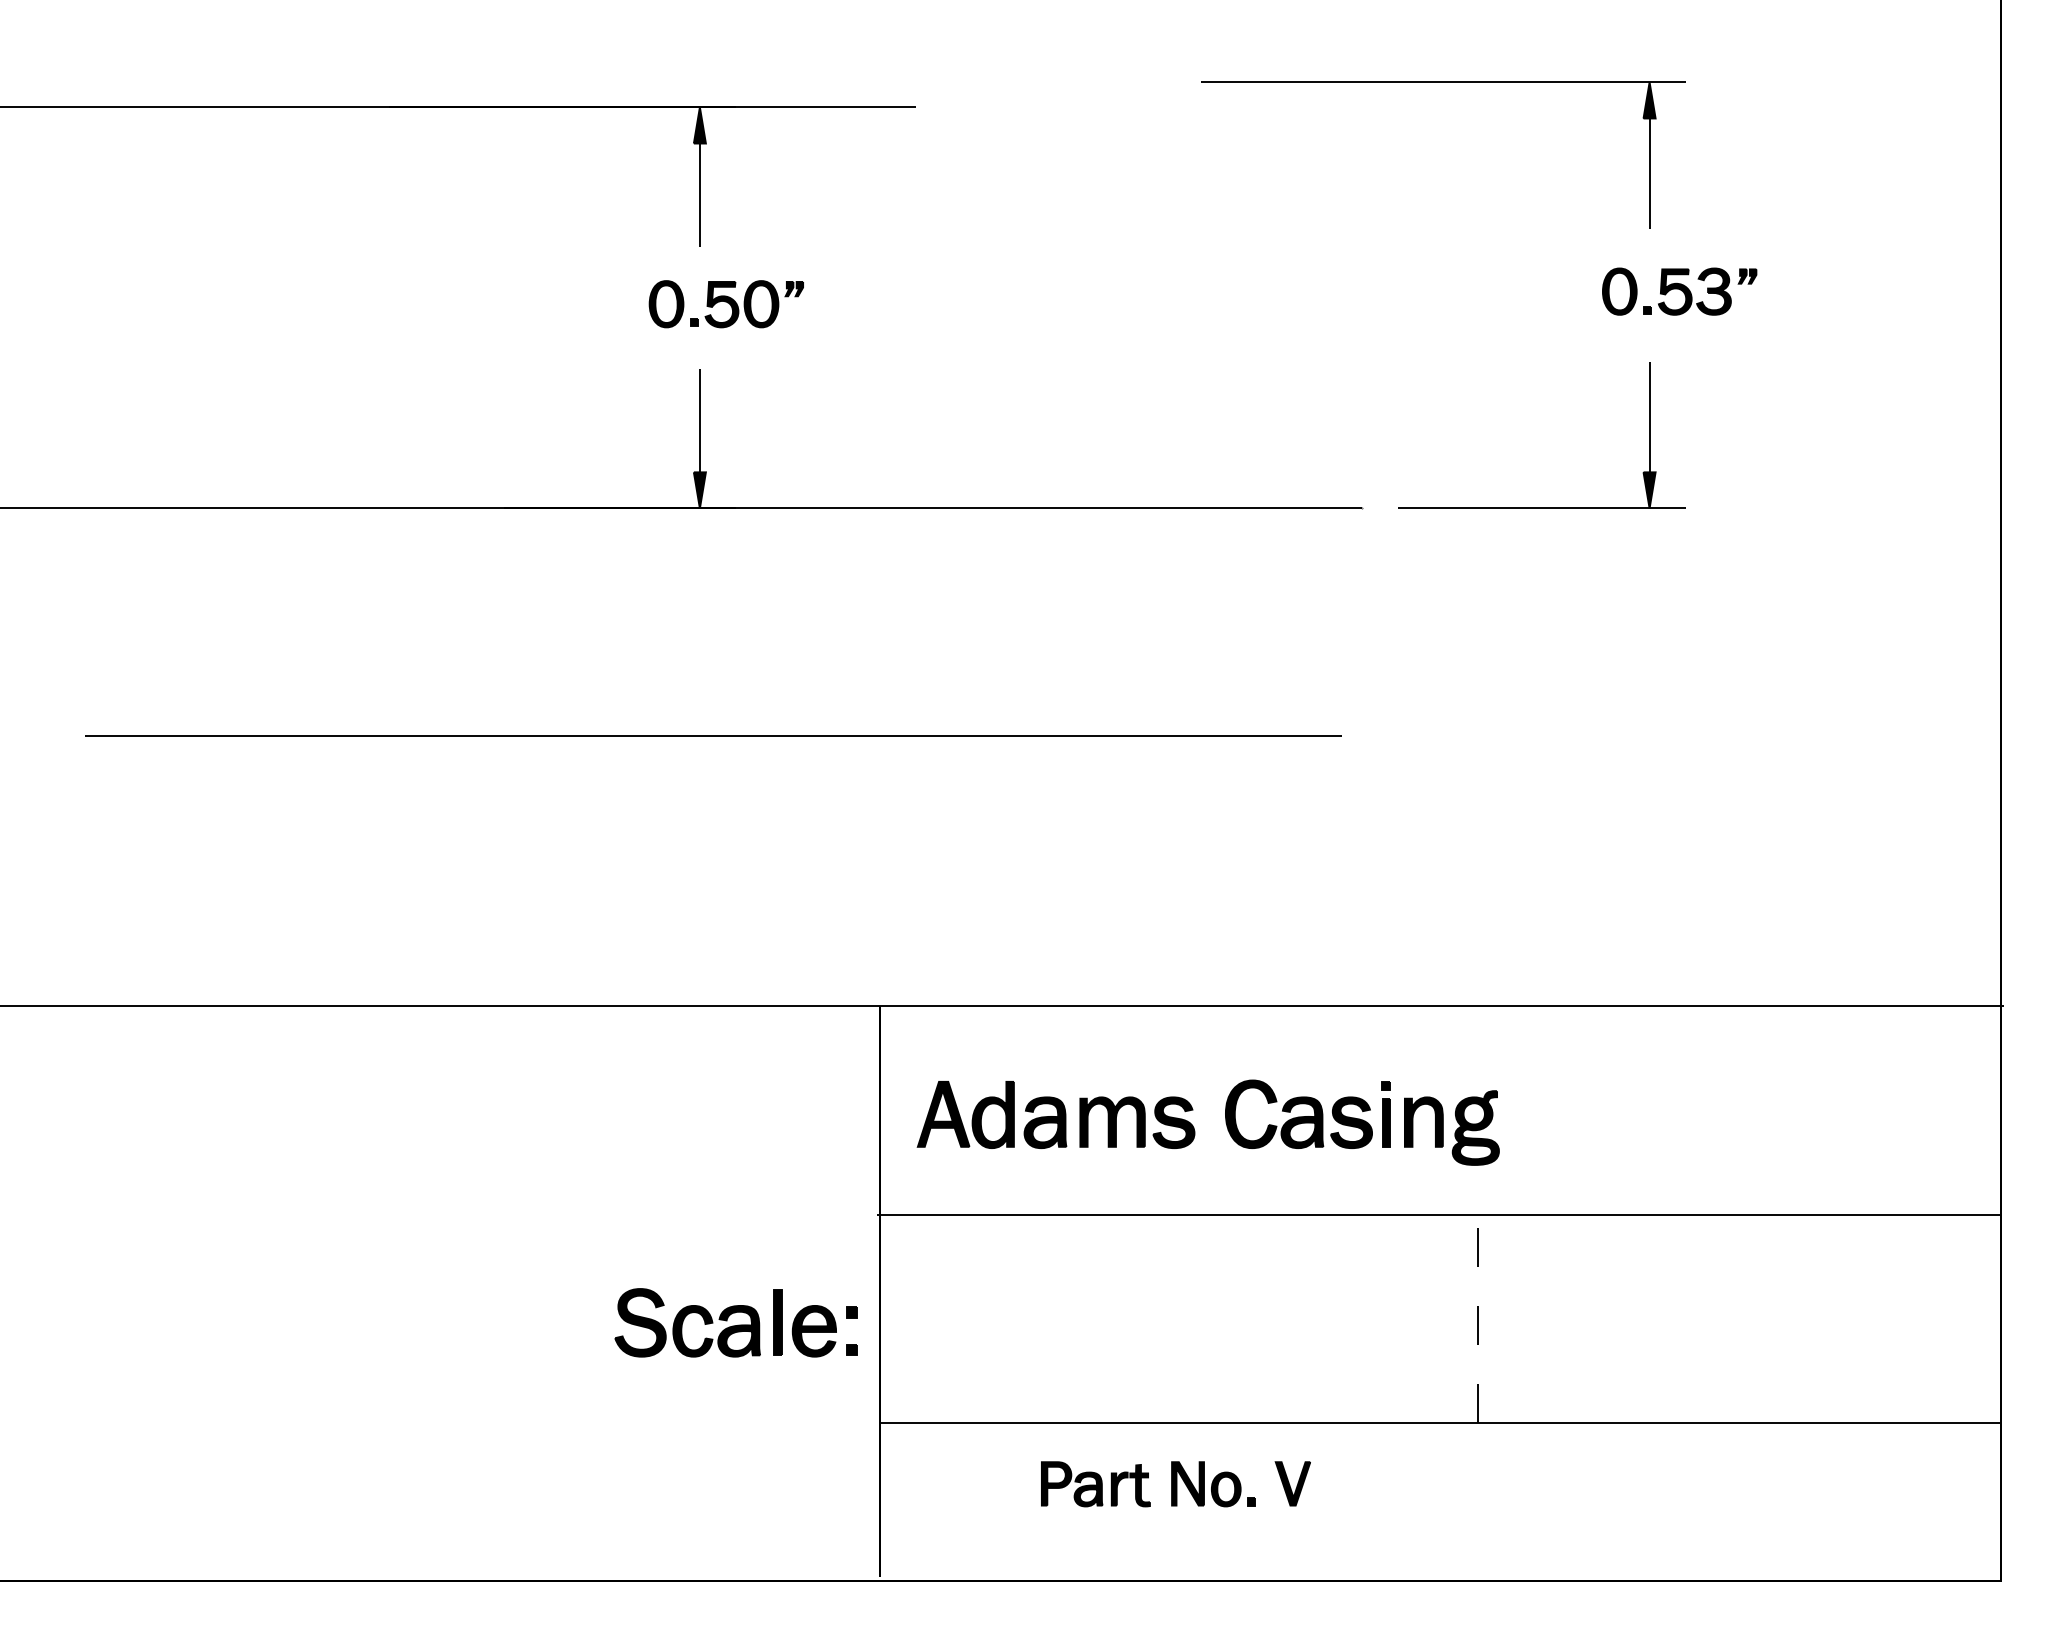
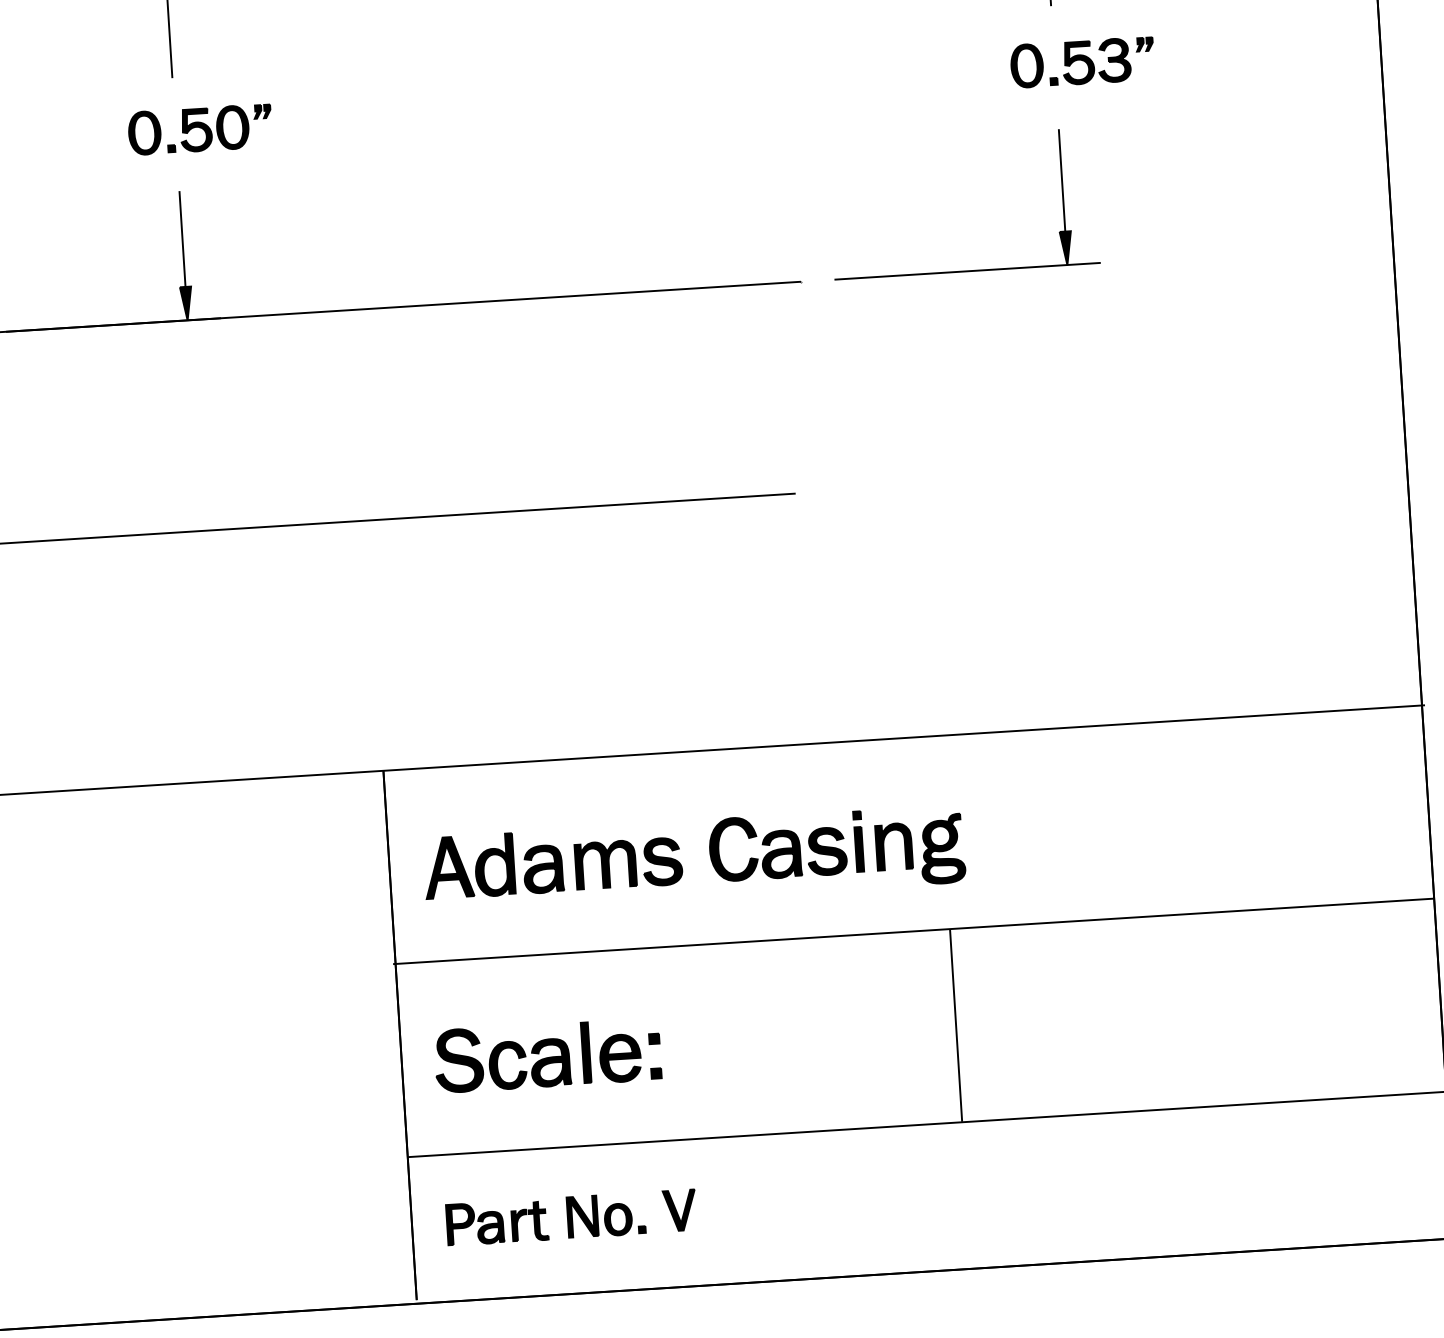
line: (1478, 1318) -> (956, 1025), dashed -> solid
part: (735, 1322) -> (546, 1054), moved
part: (1175, 1484) -> (571, 1217), moved

